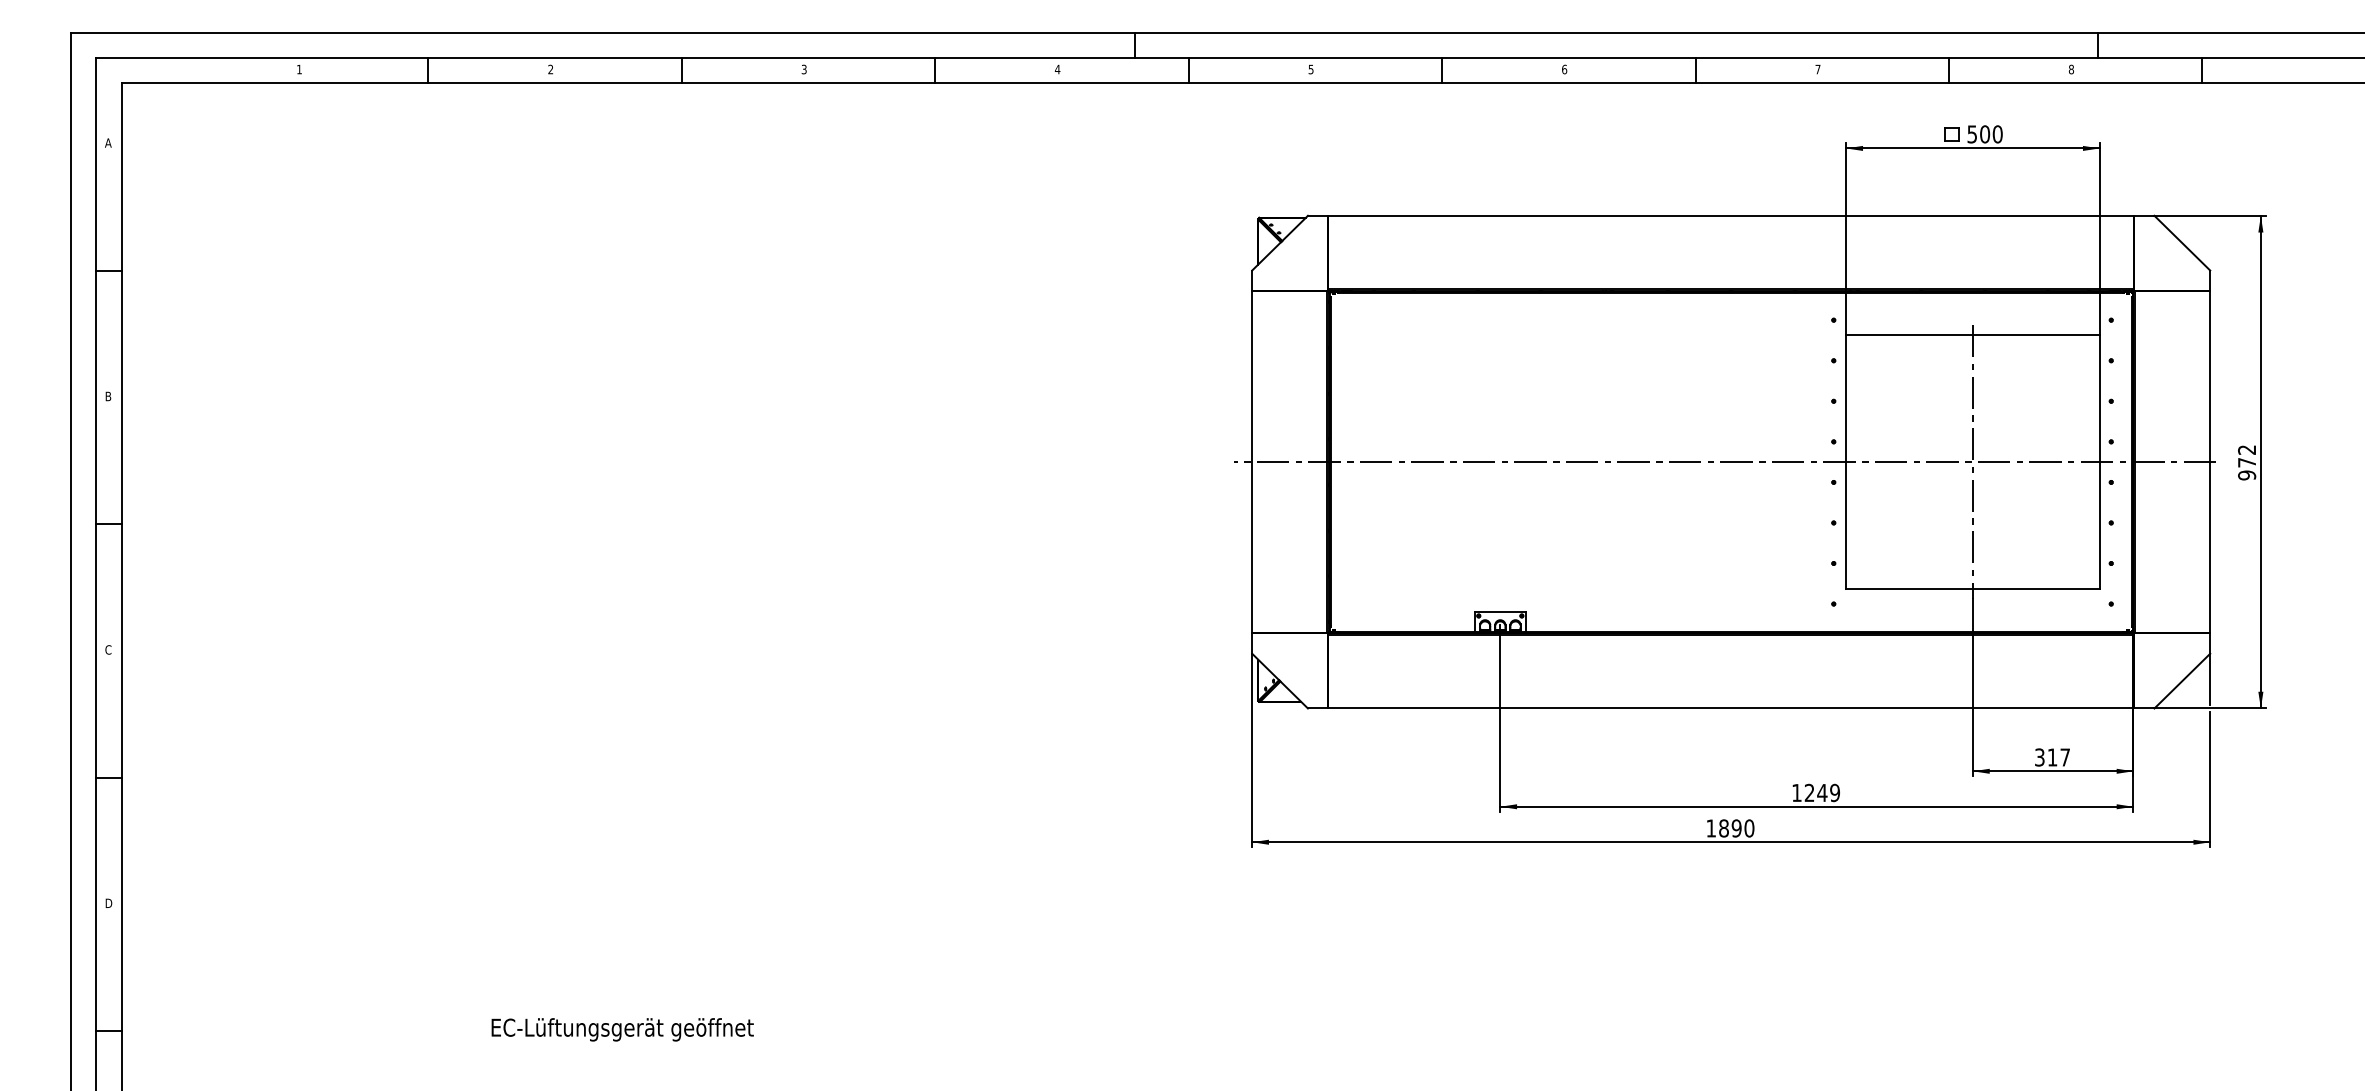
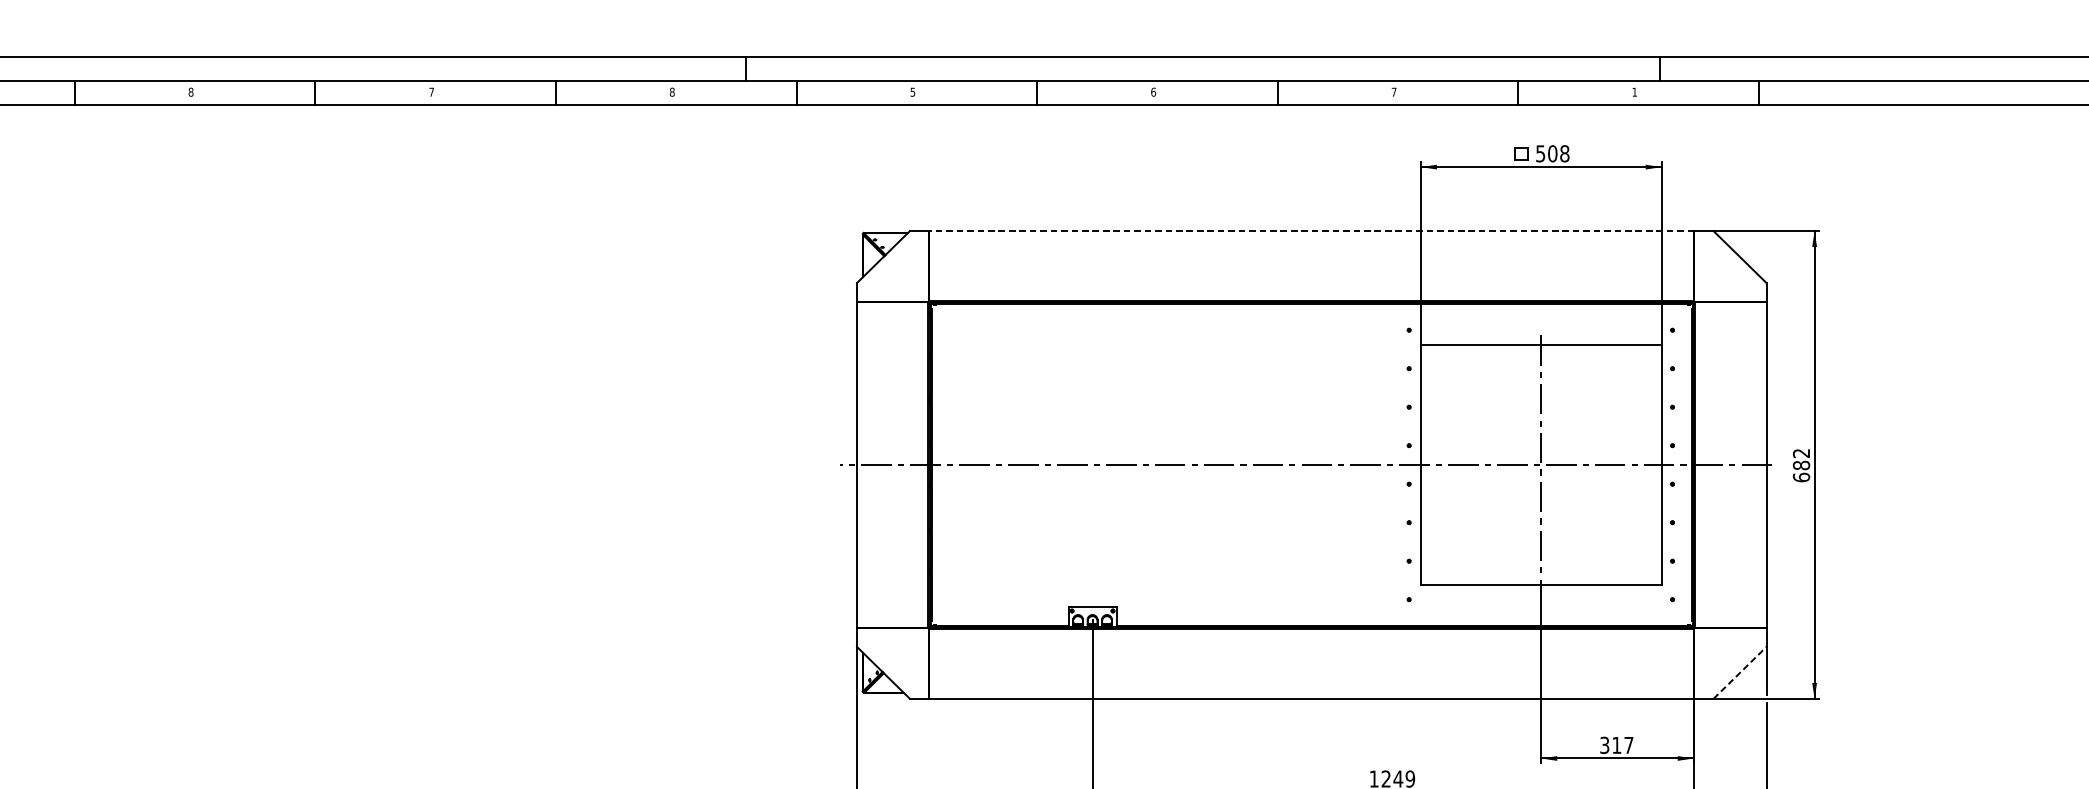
text: (550, 69) -> (190, 92), 2 -> 8
text: (803, 69) -> (430, 92), 3 -> 7
text: (1057, 69) -> (672, 92), 4 -> 8
text: (2071, 69) -> (1634, 92), 8 -> 1
text: (1997, 134) -> (1564, 153), 500 -> 508
line: (1731, 215) -> (1312, 230), solid -> dashed
text: (2247, 468) -> (1801, 471), 972 -> 682
line: (2182, 680) -> (1740, 672), solid -> dashed

